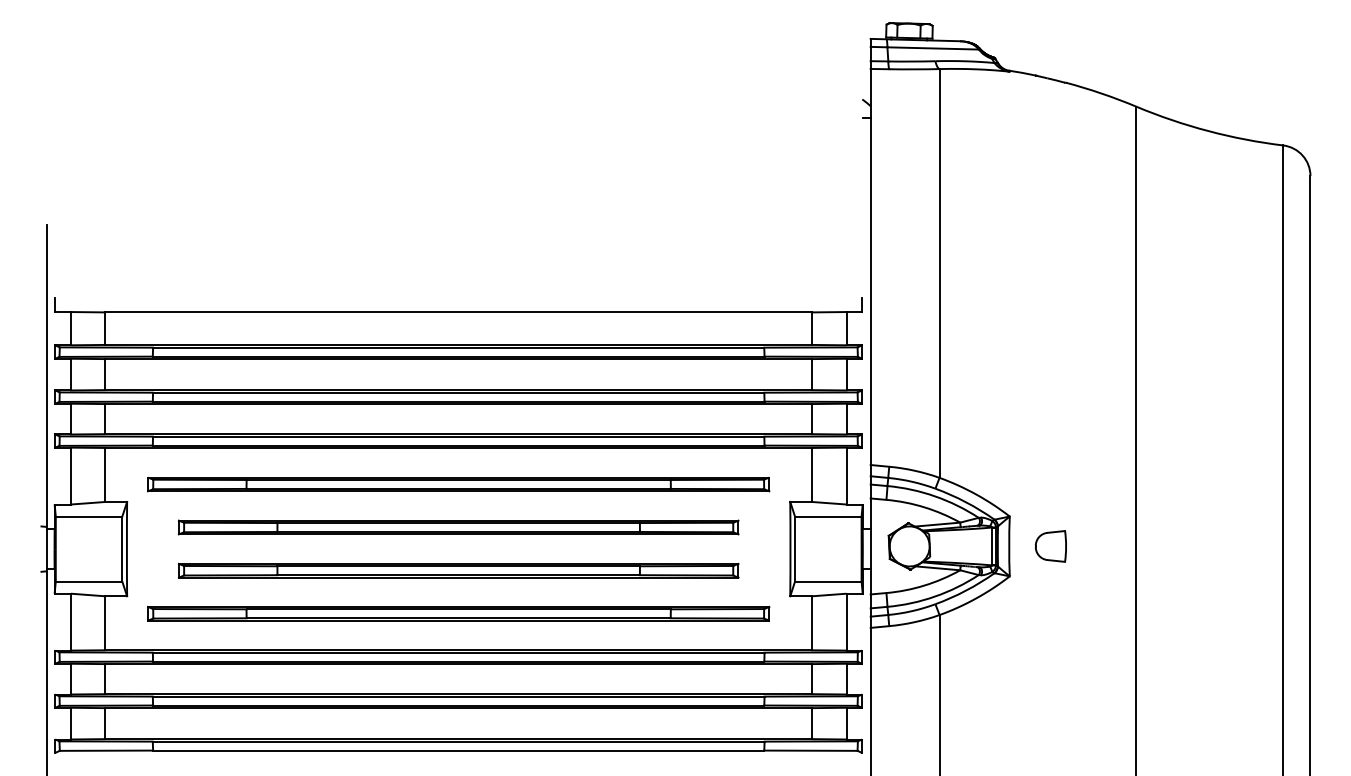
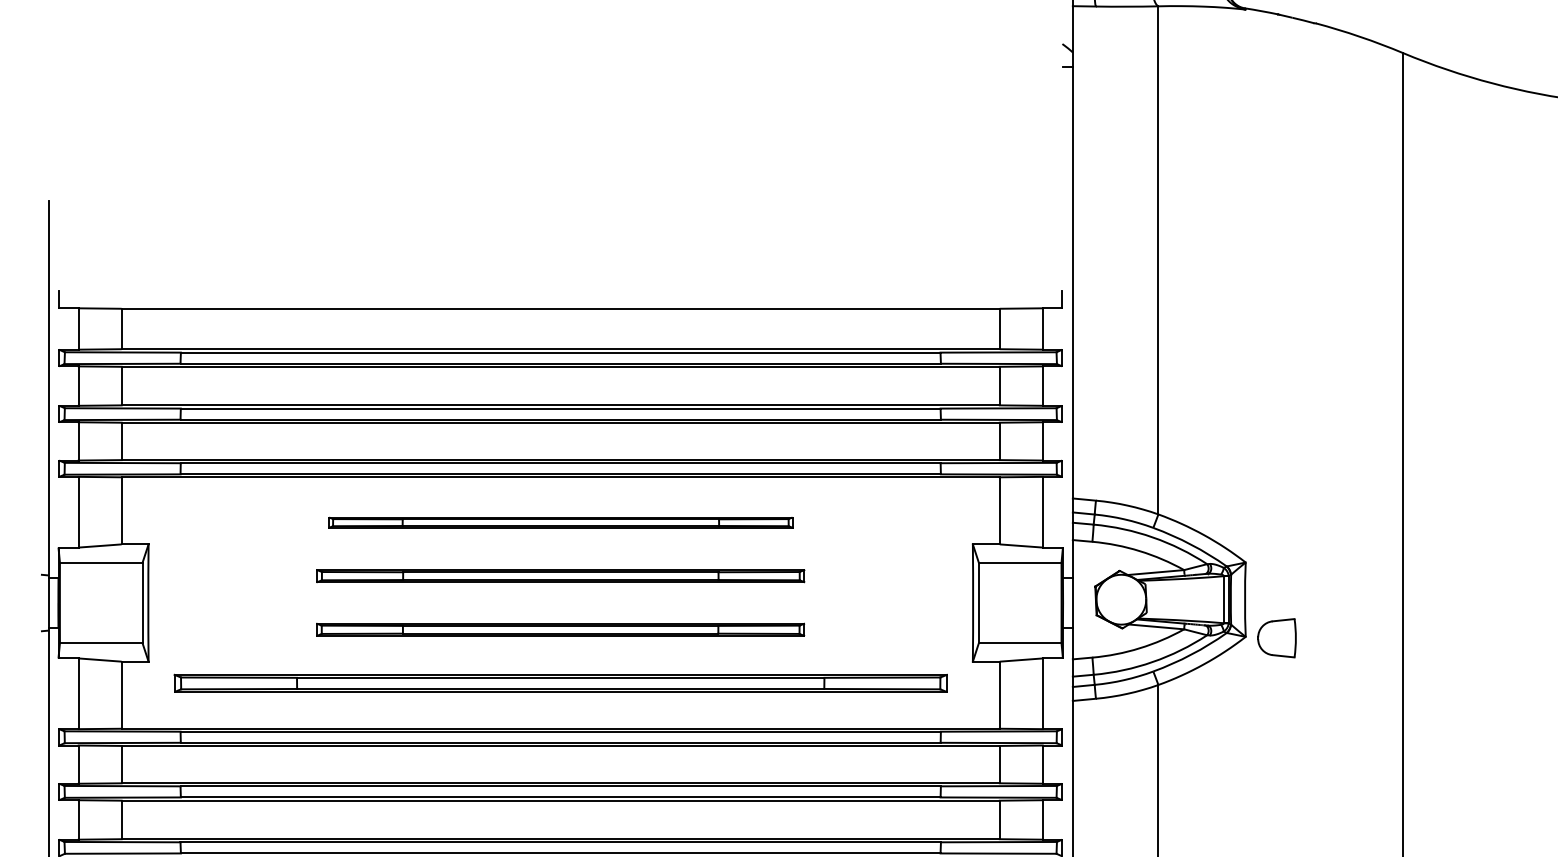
part: (458, 484) -> (560, 522), size x0.6
part: (458, 527) -> (560, 576), size x0.7
part: (1050, 546) -> (1276, 638), moved
part: (458, 570) -> (560, 629), size x0.7

